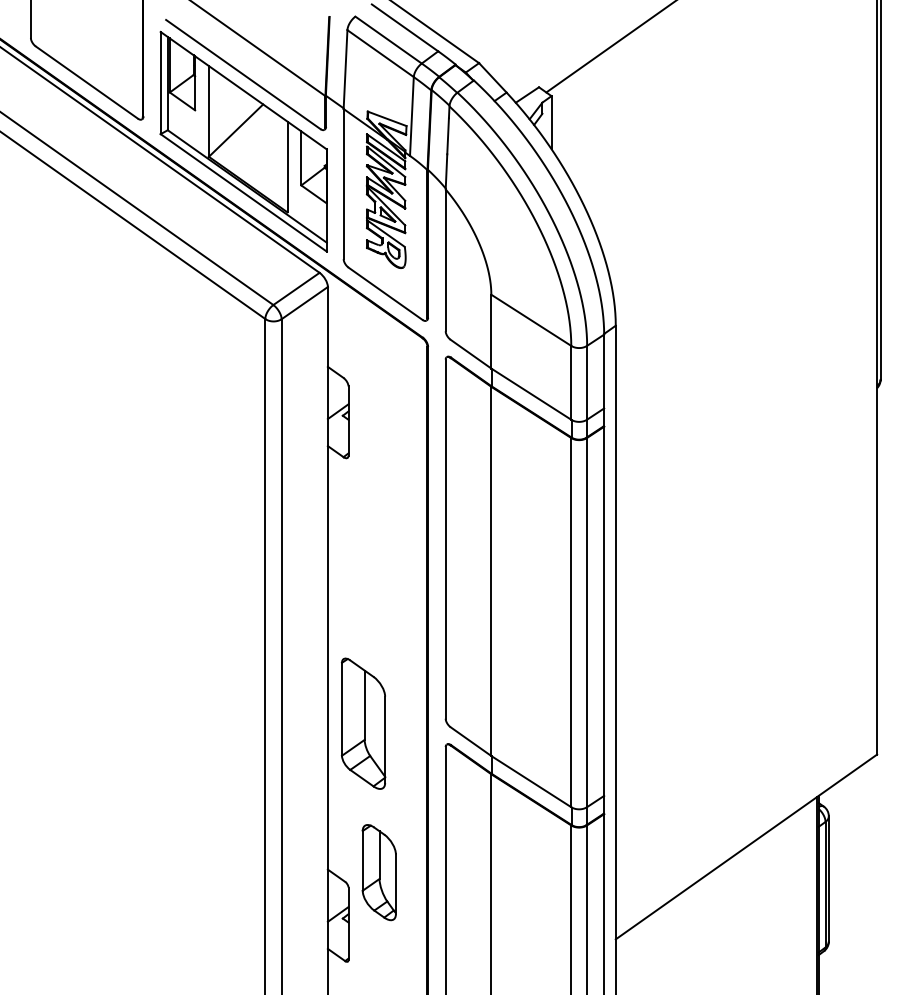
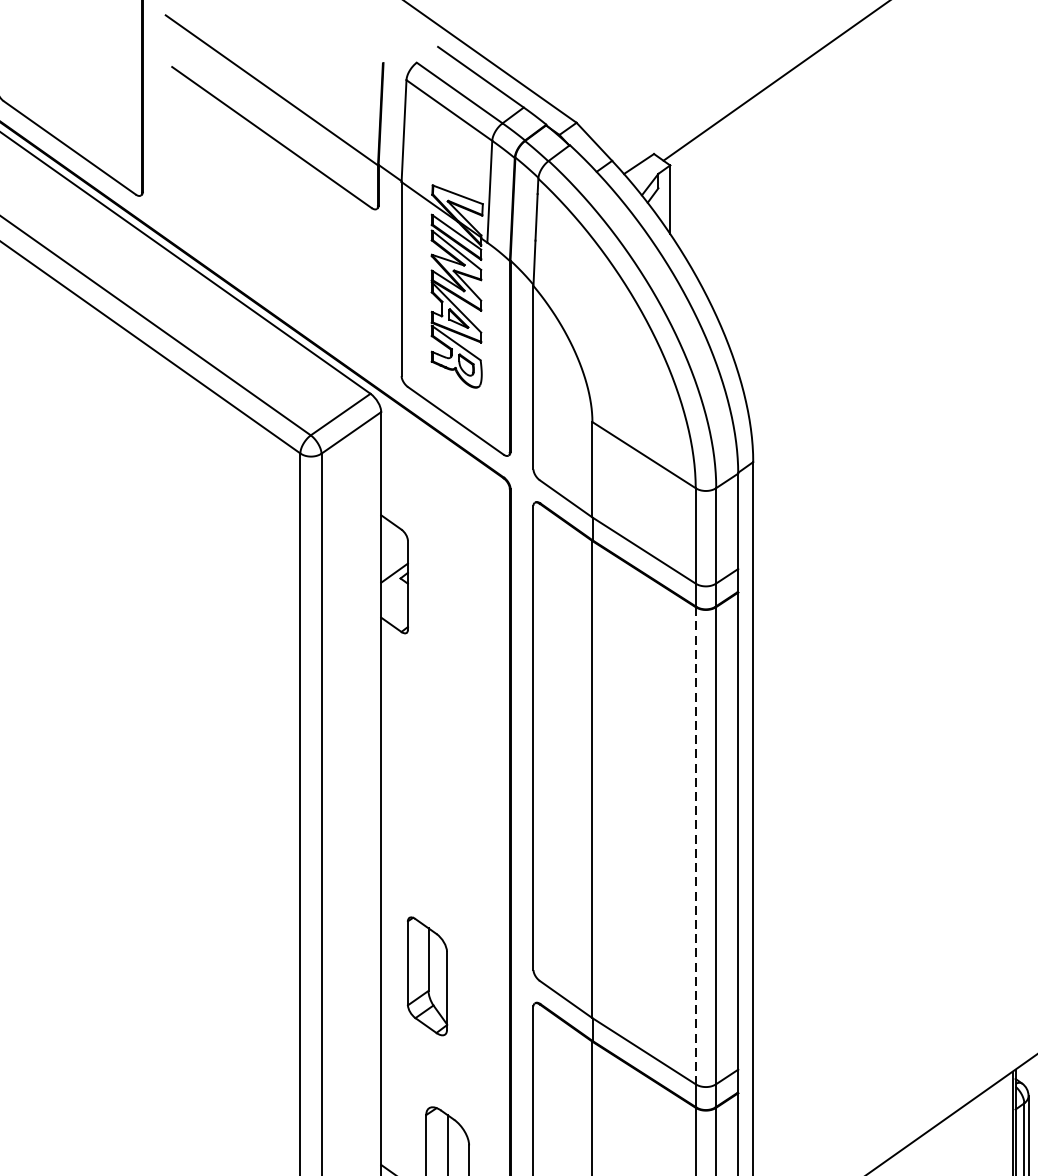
part: (243, 141) -> (272, 224), removed
line: (571, 622) -> (696, 845), solid -> dashed
part: (363, 723) -> (427, 976), size x0.7

